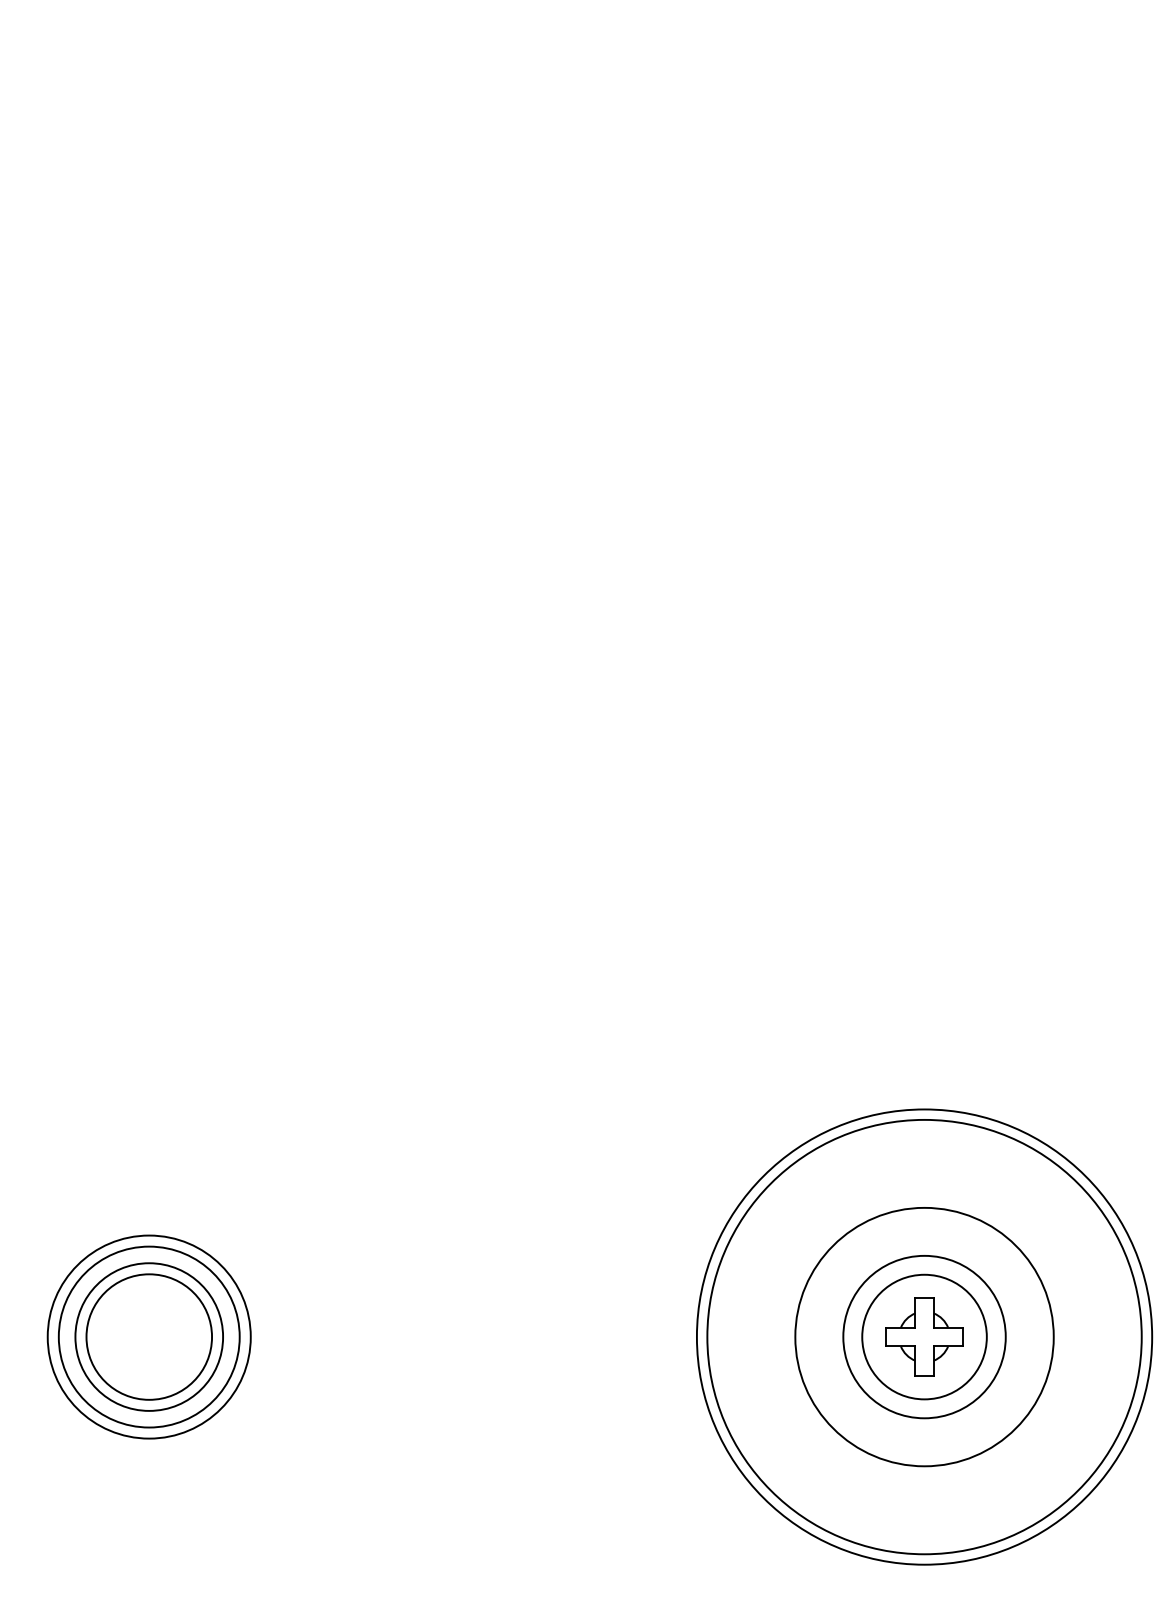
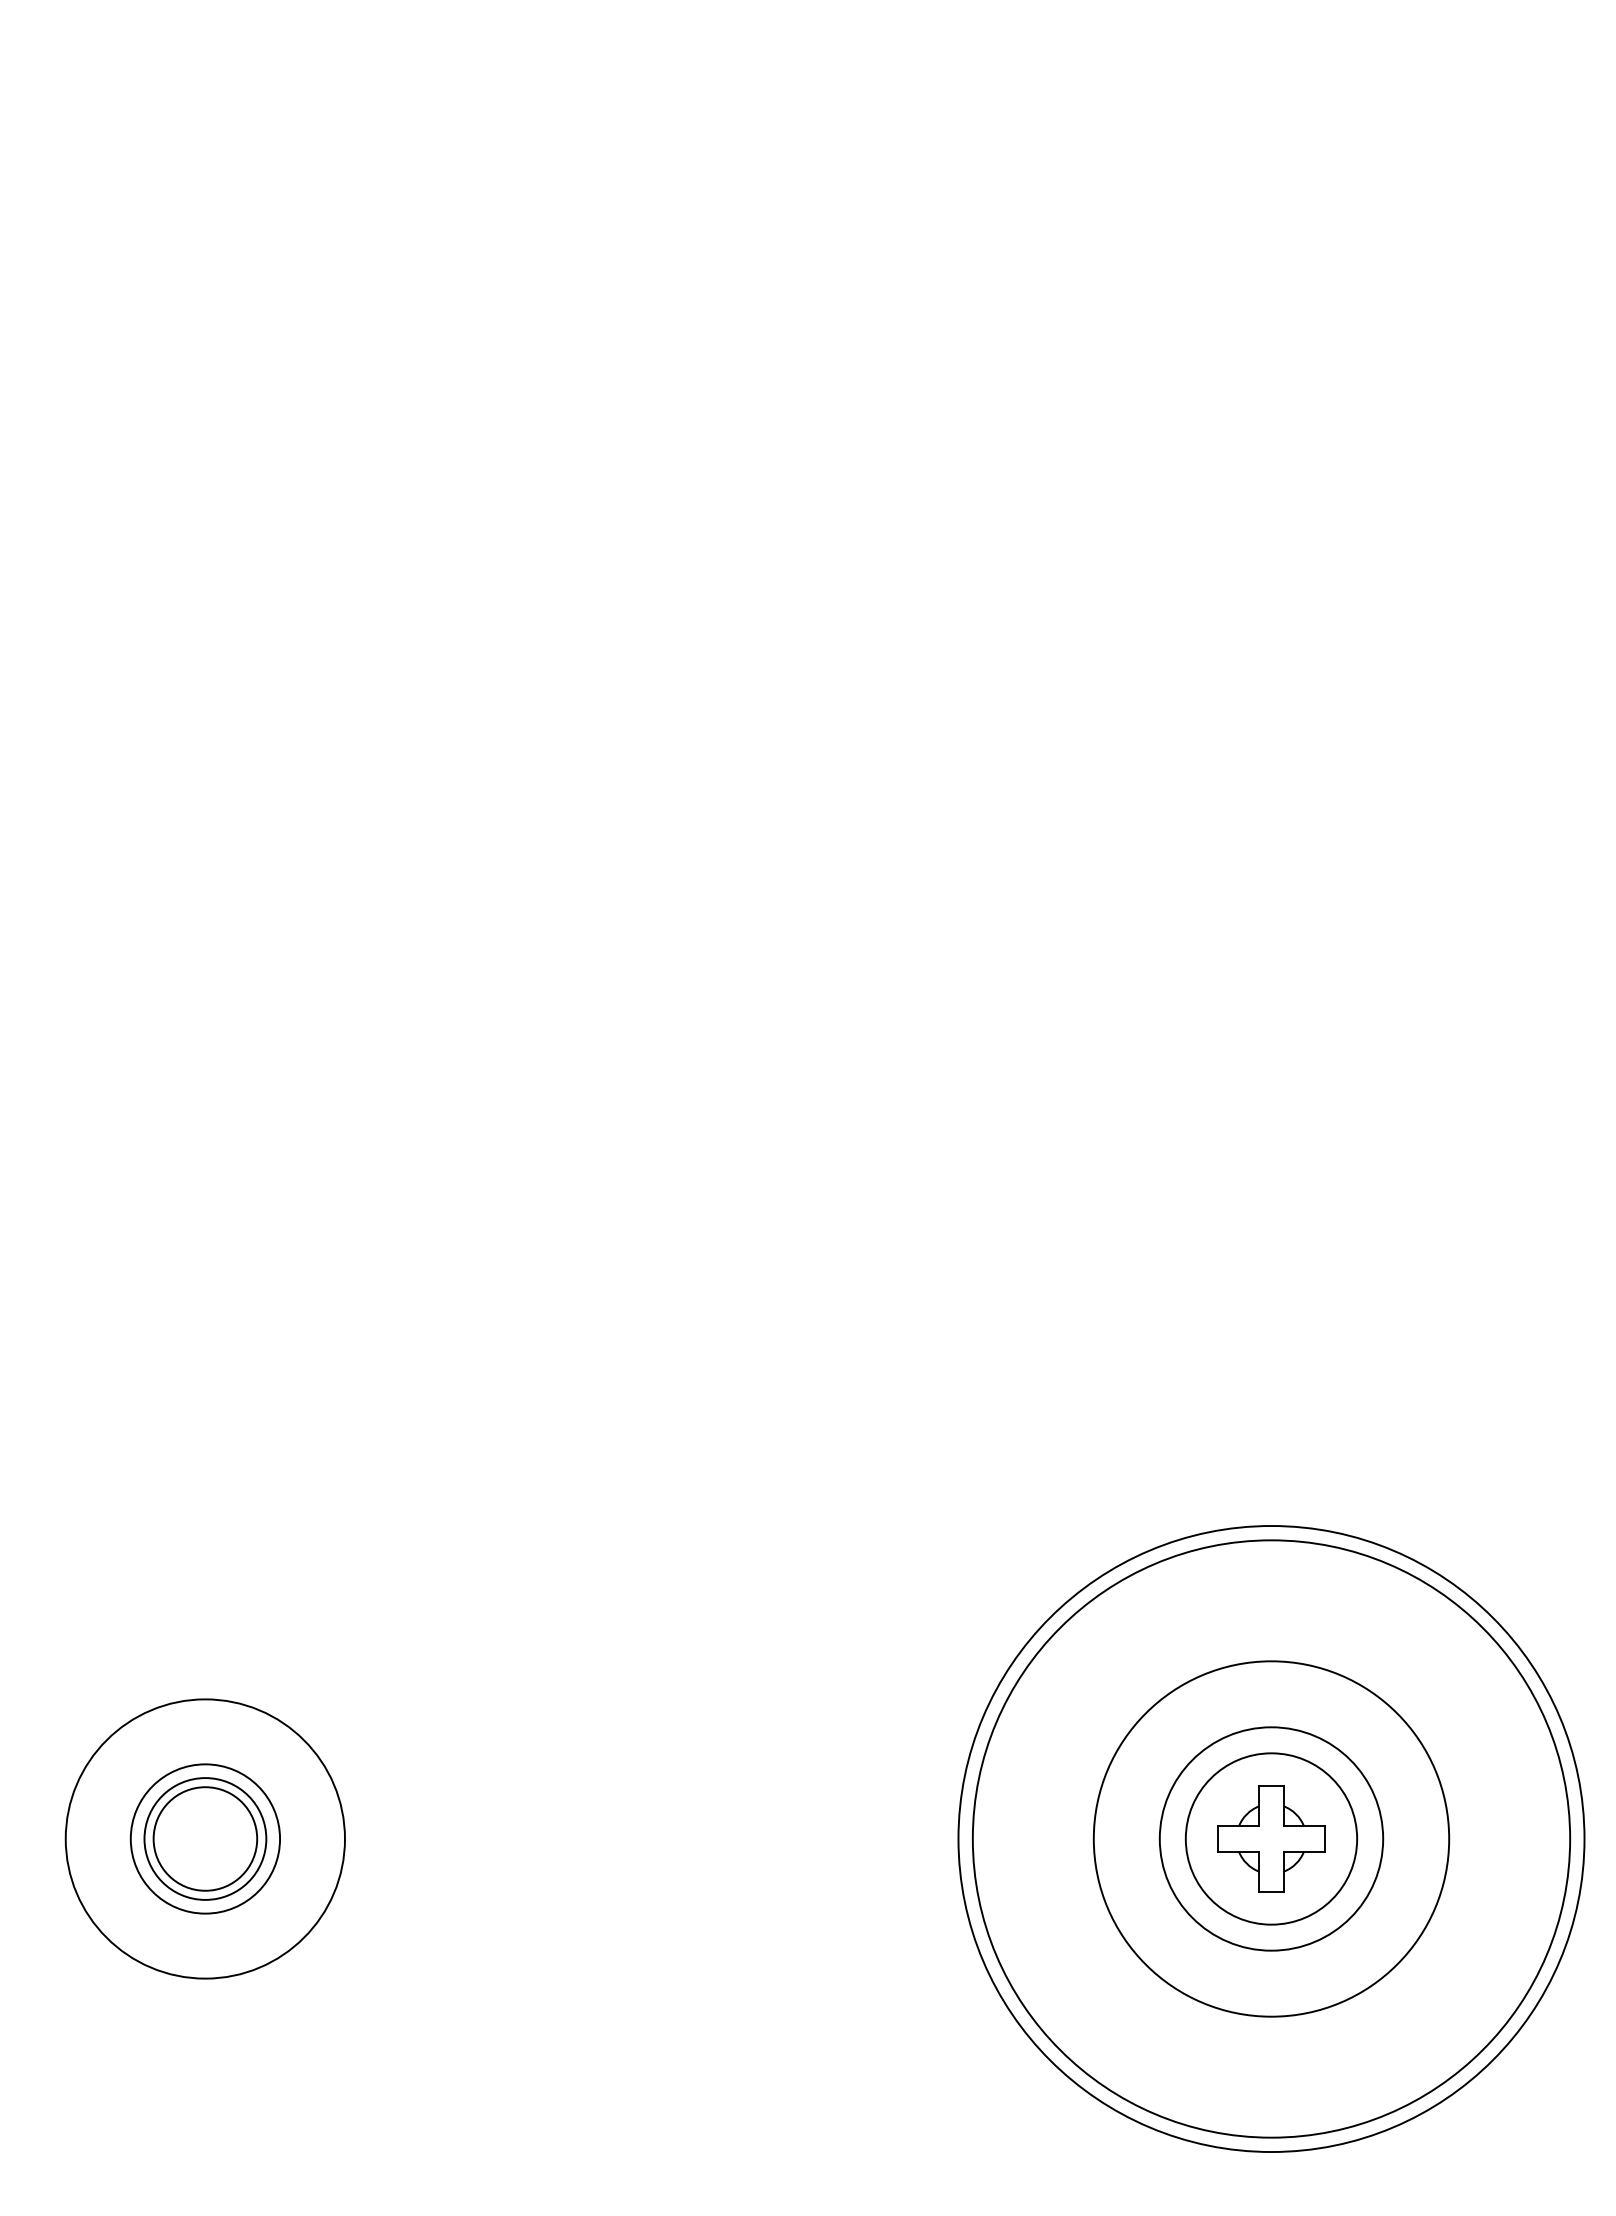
part: (149, 1336) -> (205, 1838), size x0.6

